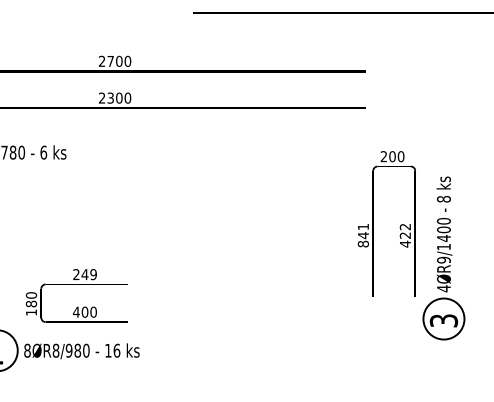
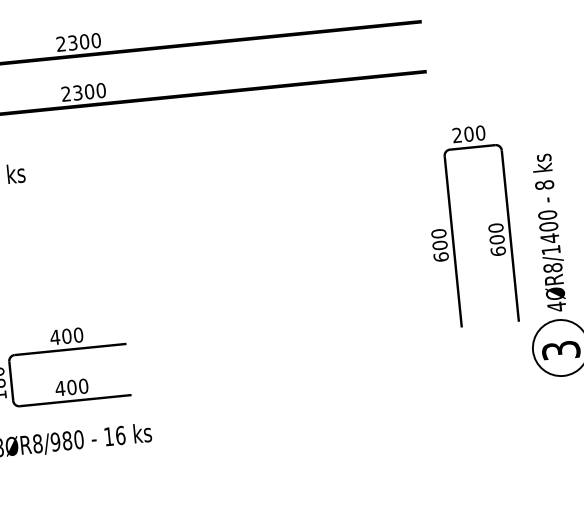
text: (110, 60) -> (72, 41), 2700 -> 2300
text: (362, 235) -> (438, 245), 841 -> 600
text: (404, 235) -> (495, 239), 422 -> 600
text: (443, 259) -> (552, 267), 4ØR9/1400 -> 4ØR8/1400
text: (84, 274) -> (66, 336), 249 -> 400

